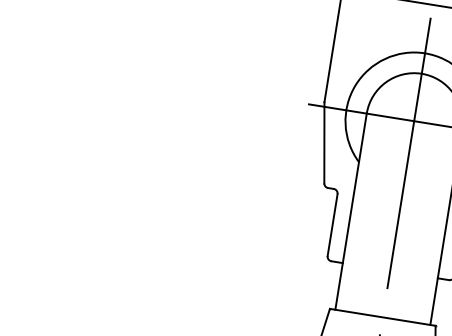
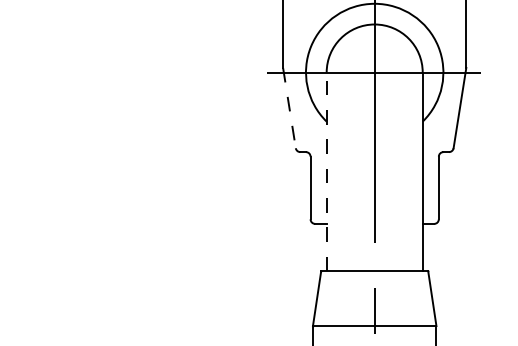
line: (324, 143) -> (289, 108), solid -> dashed
line: (350, 211) -> (326, 171), solid -> dashed

